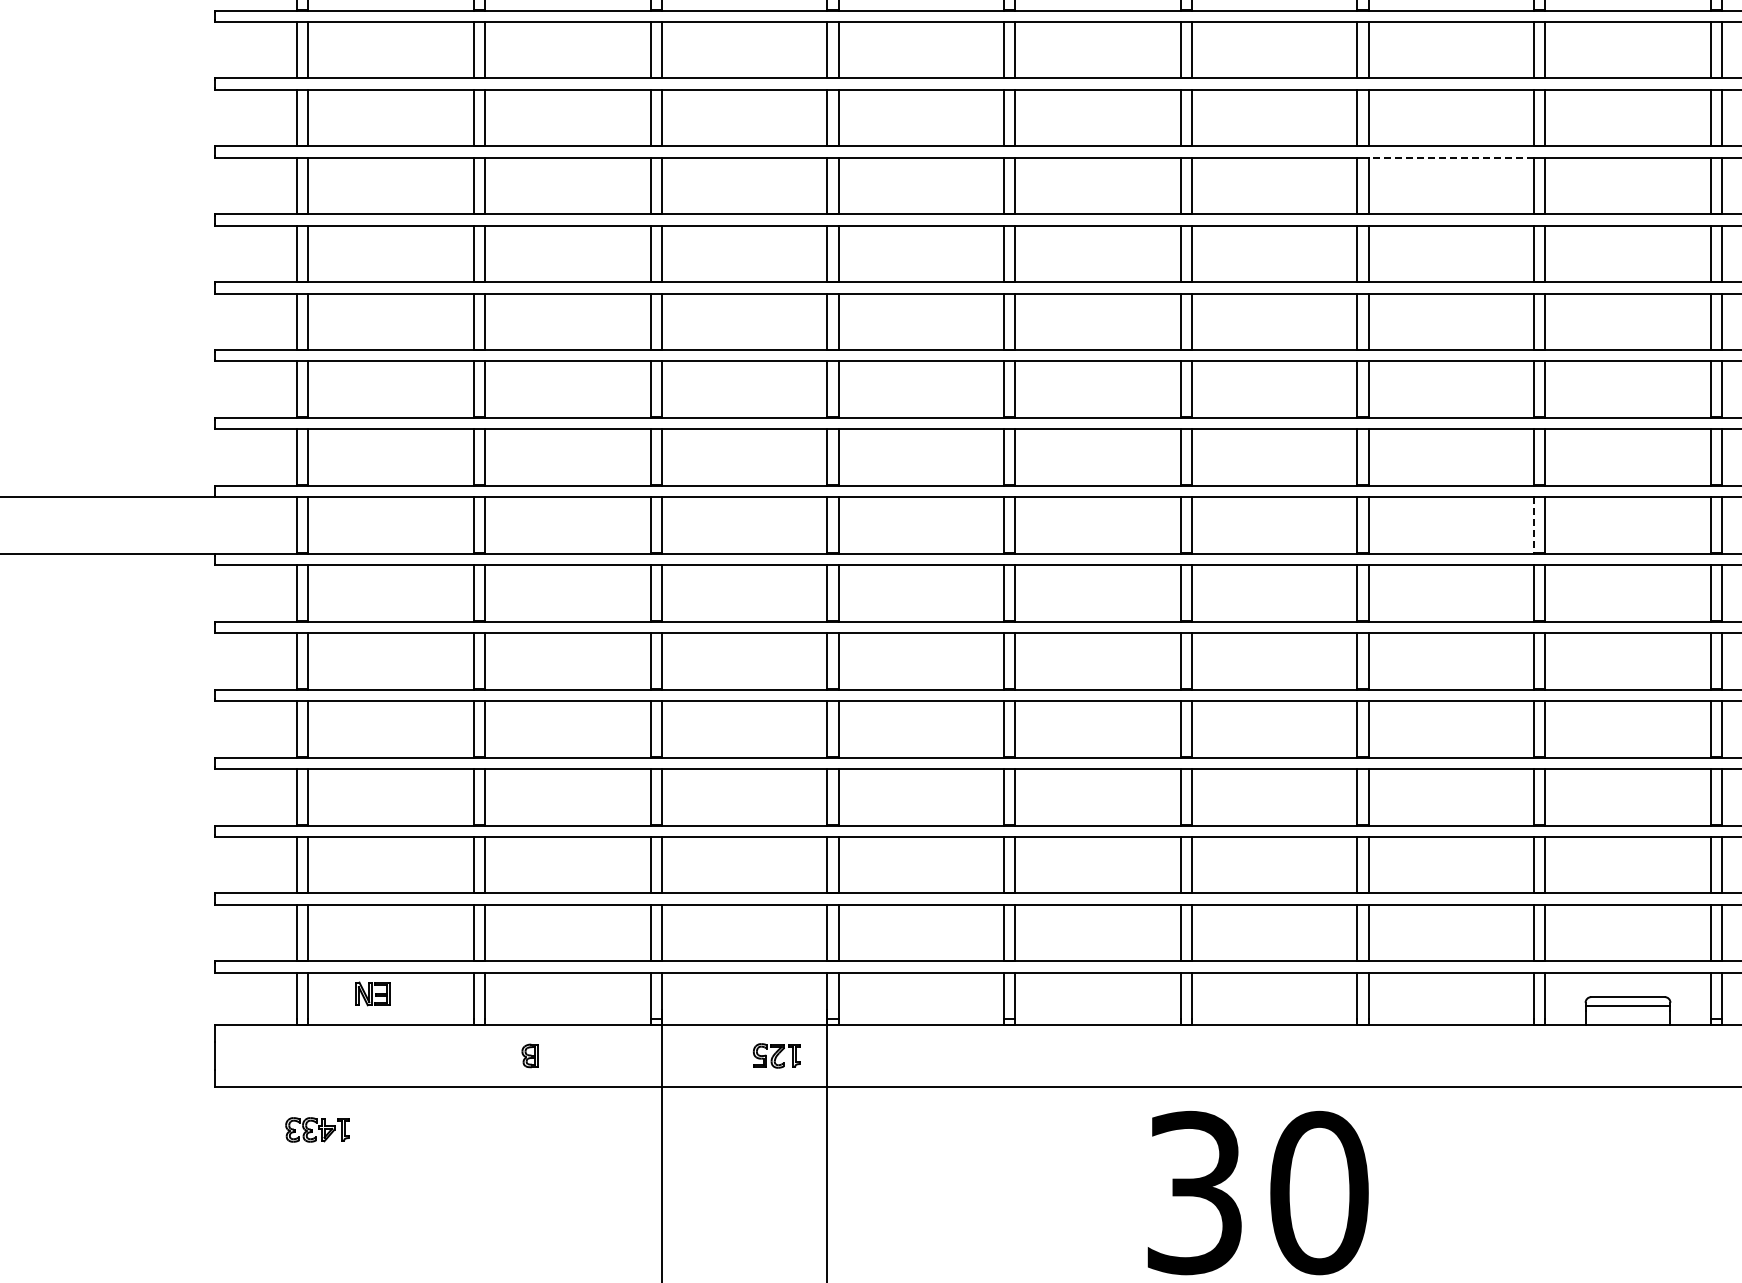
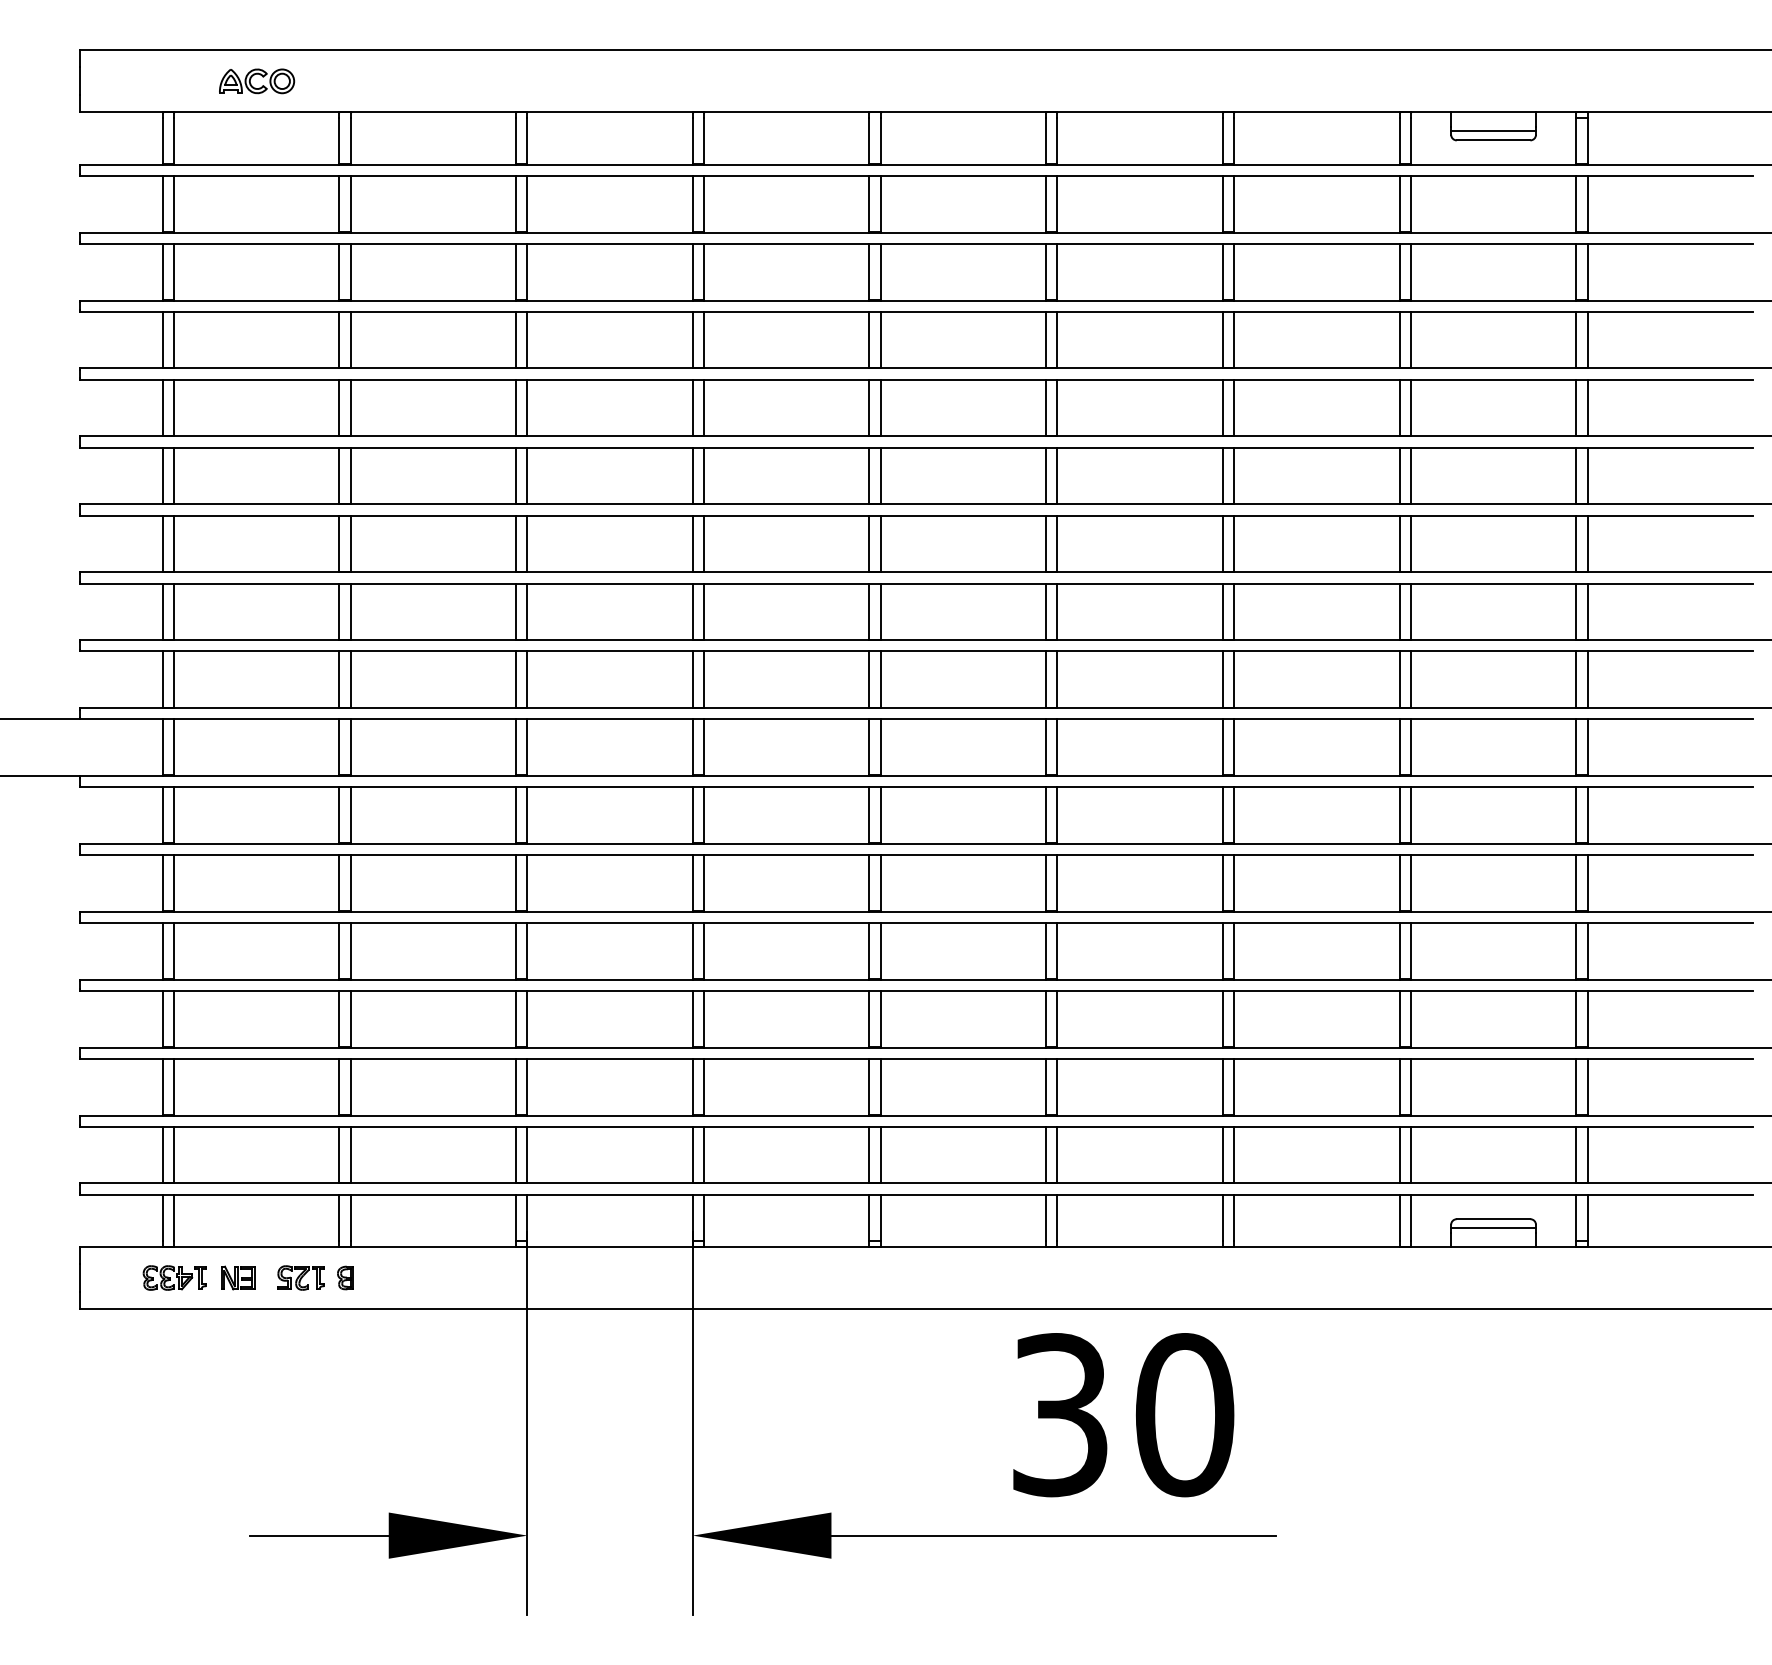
line: (1450, 157) -> (1316, 379), dashed -> solid
line: (1533, 525) -> (1399, 747), dashed -> solid
part: (372, 993) -> (238, 1277), moved
part: (529, 1055) -> (345, 1277), moved
part: (775, 1055) -> (300, 1277), moved
part: (316, 1129) -> (174, 1277), moved

